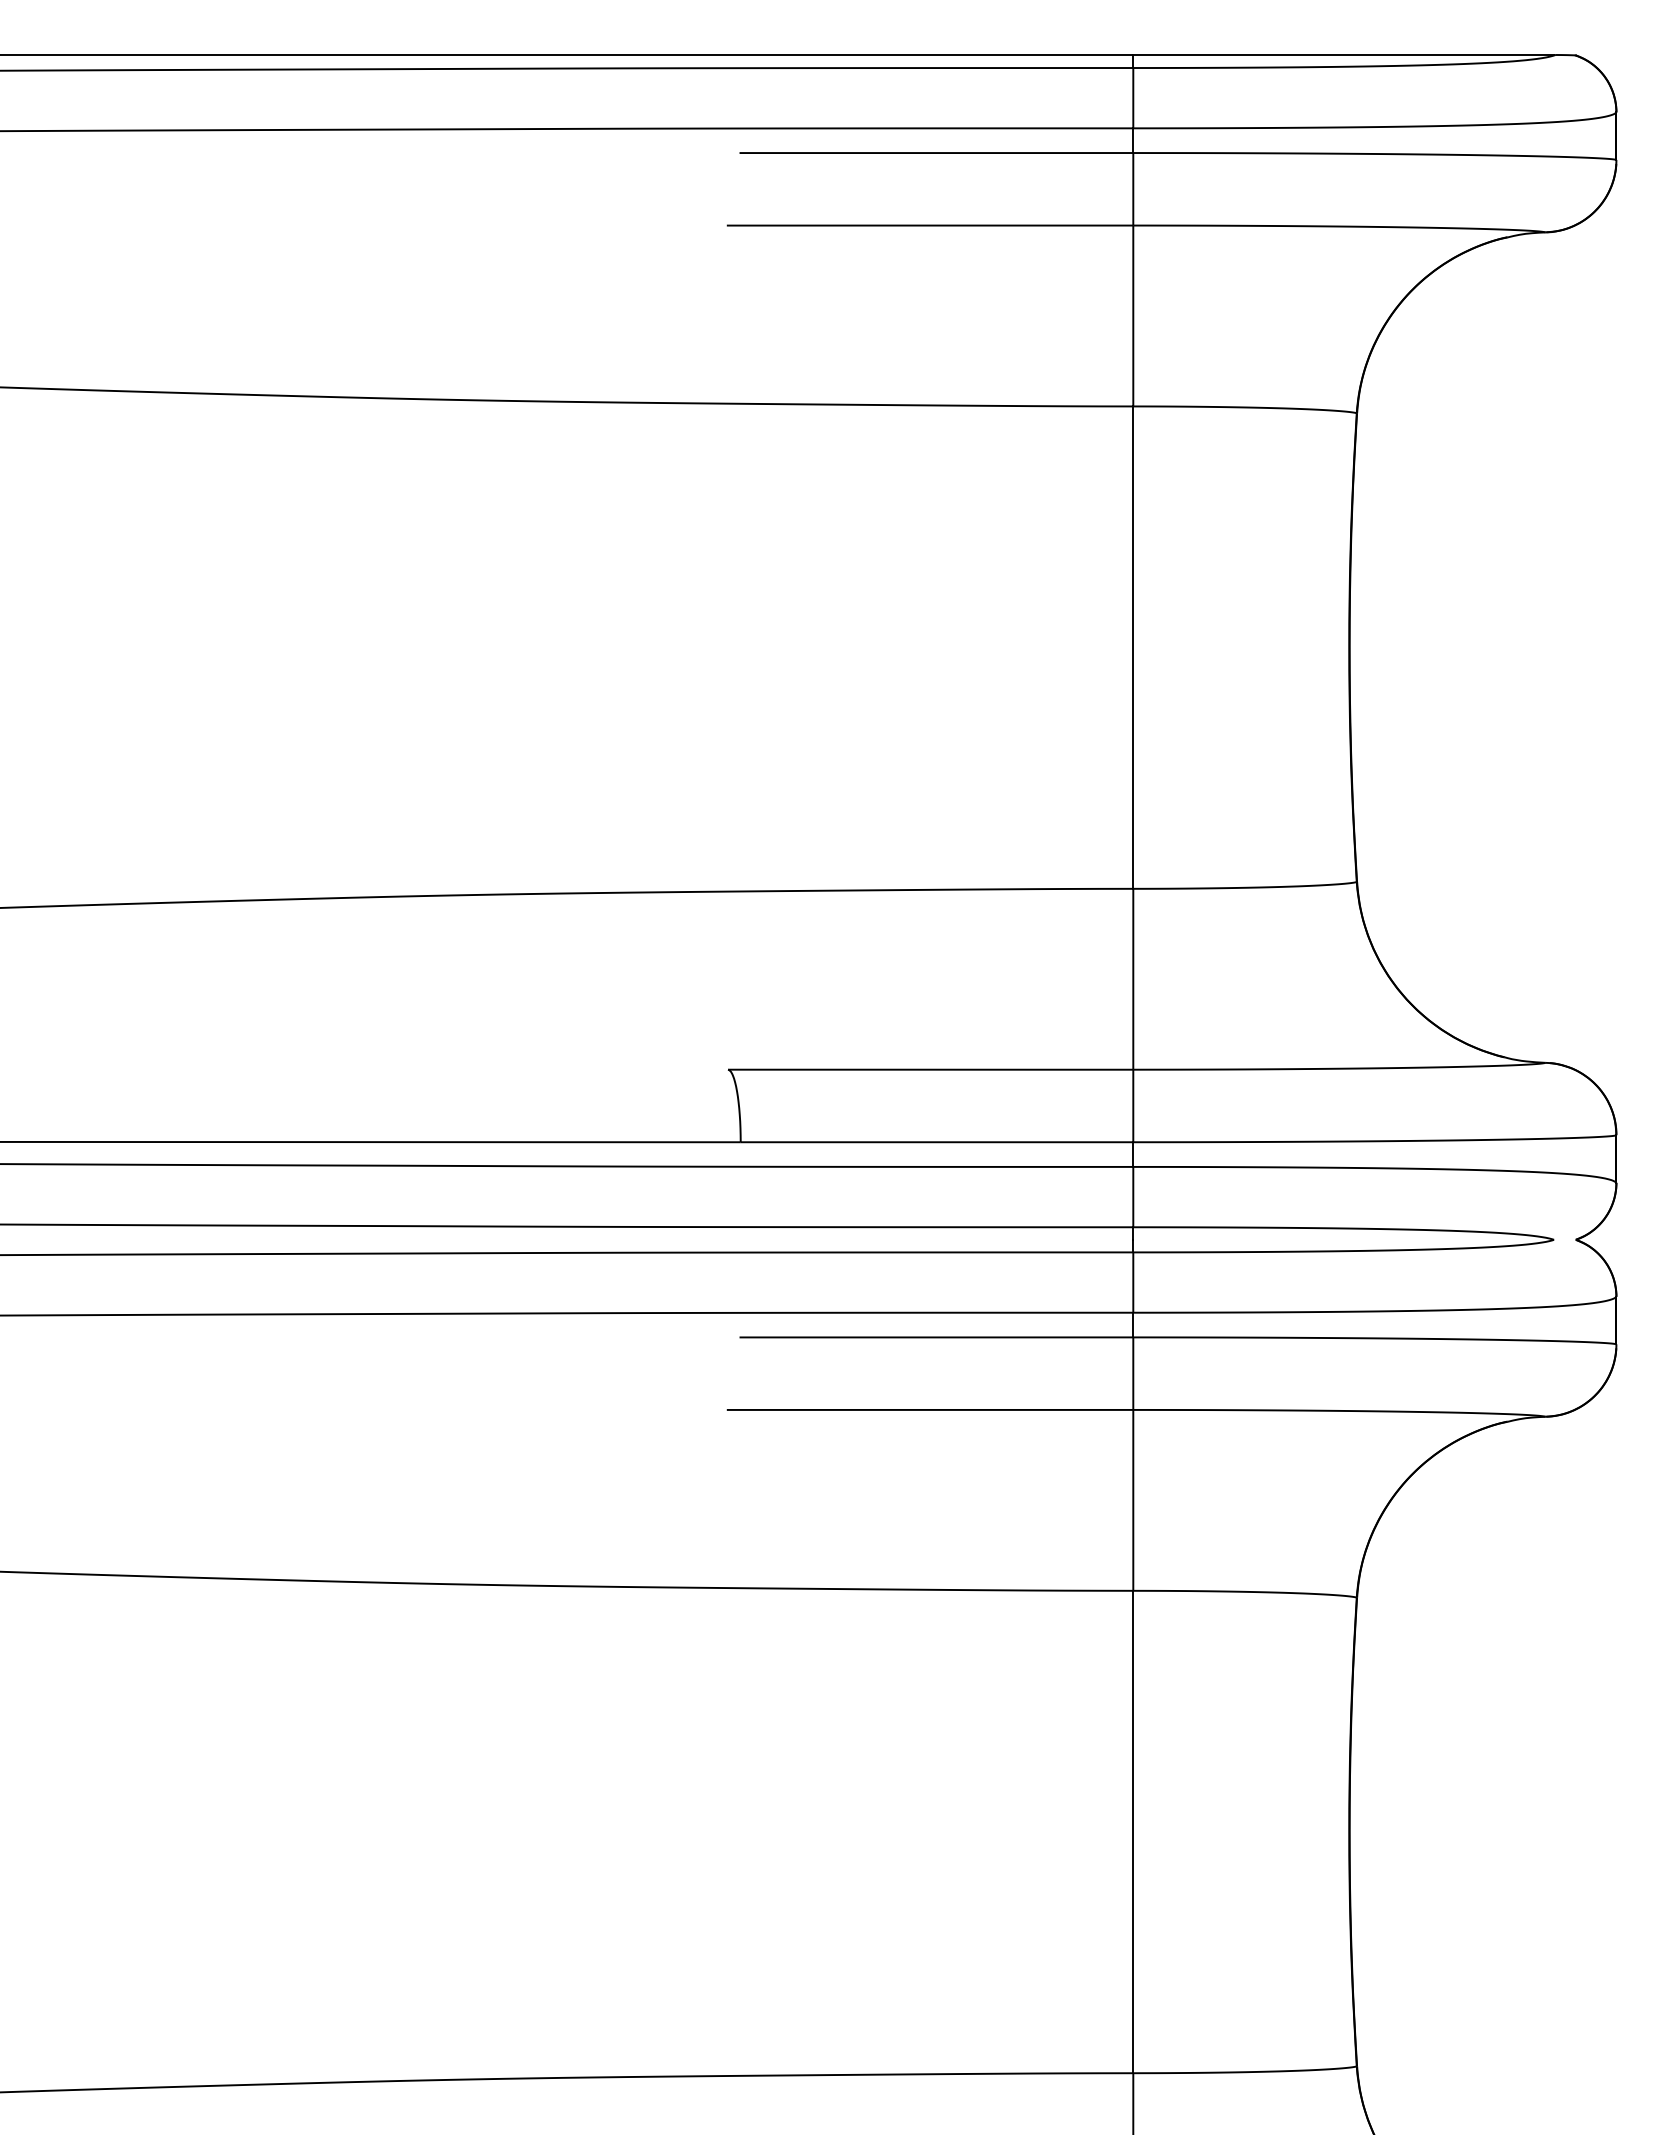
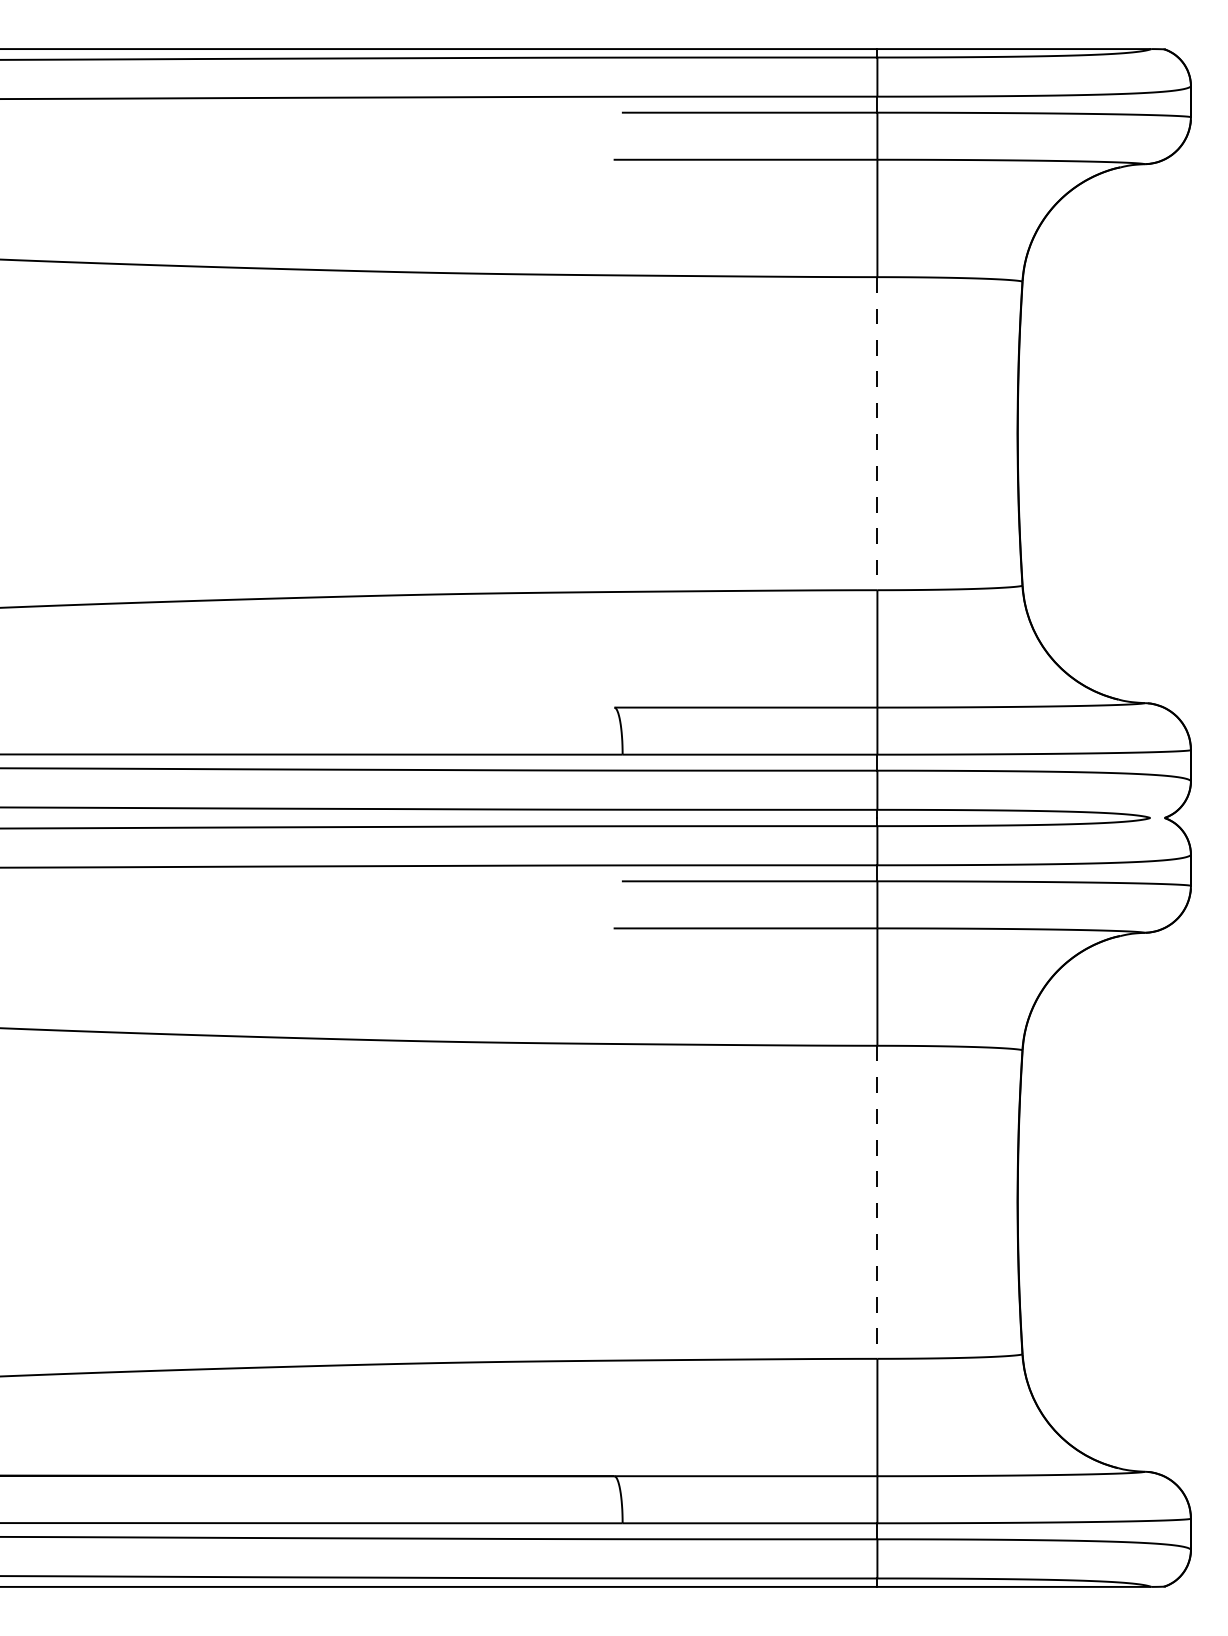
line: (1133, 647) -> (877, 433), solid -> dashed
line: (1133, 1832) -> (877, 1202), solid -> dashed

